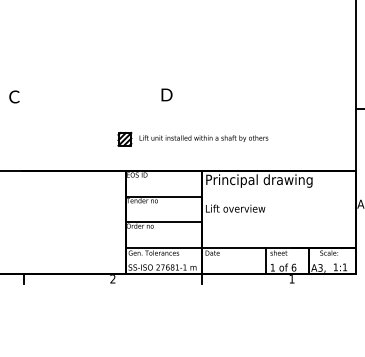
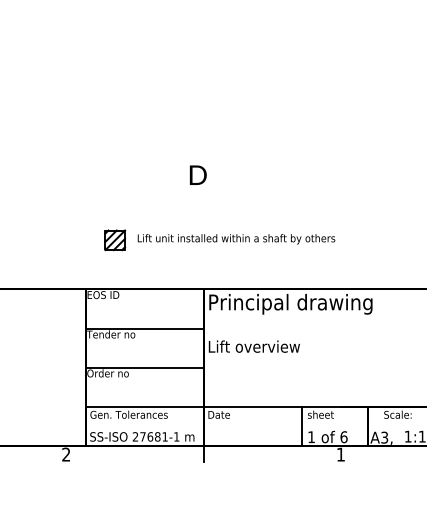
text: (166, 94) -> (197, 174), moved
part: (192, 138) -> (218, 238), moved

